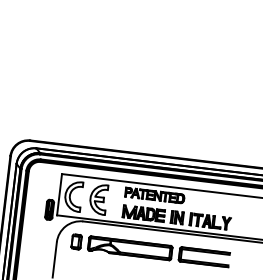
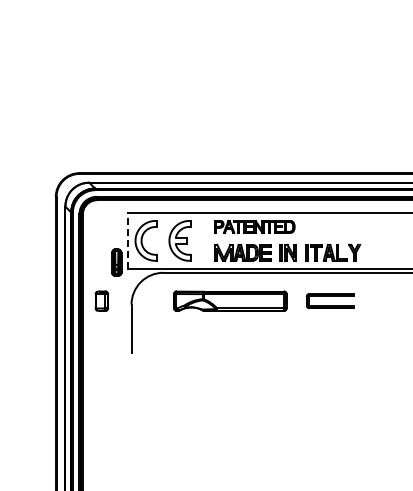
line: (59, 194) -> (127, 240), solid -> dashed
part: (76, 241) -> (101, 300), moved
part: (204, 256) -> (330, 300), size x0.7

